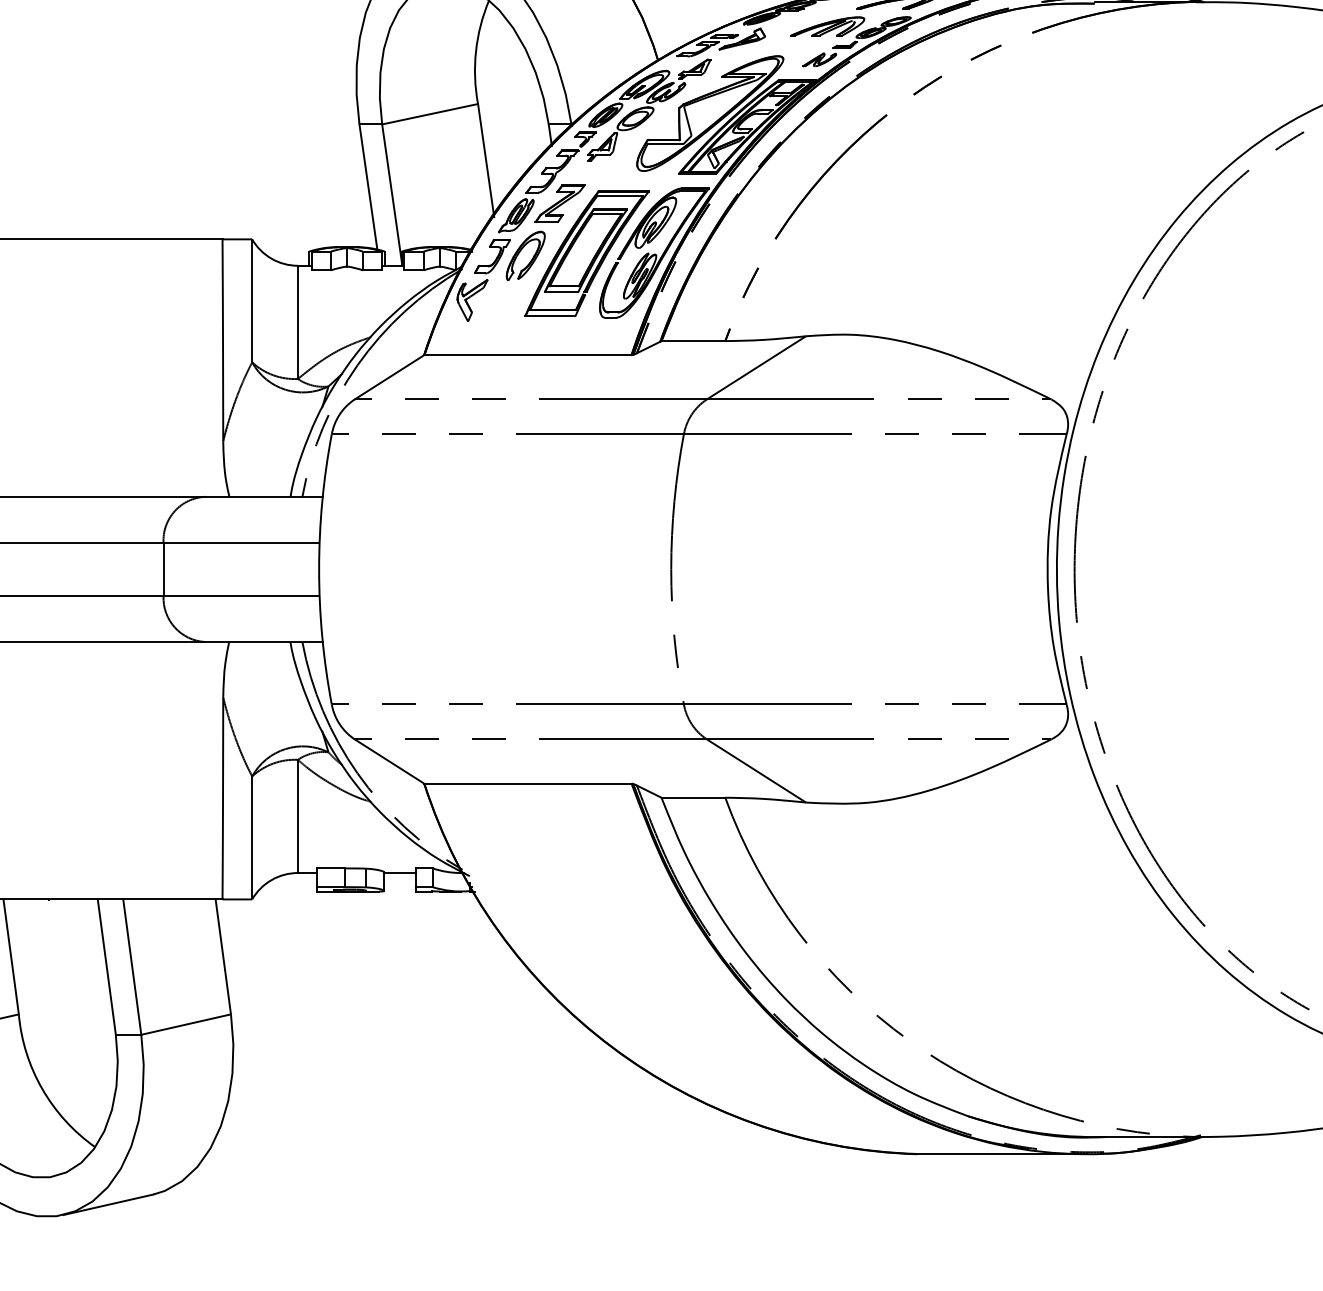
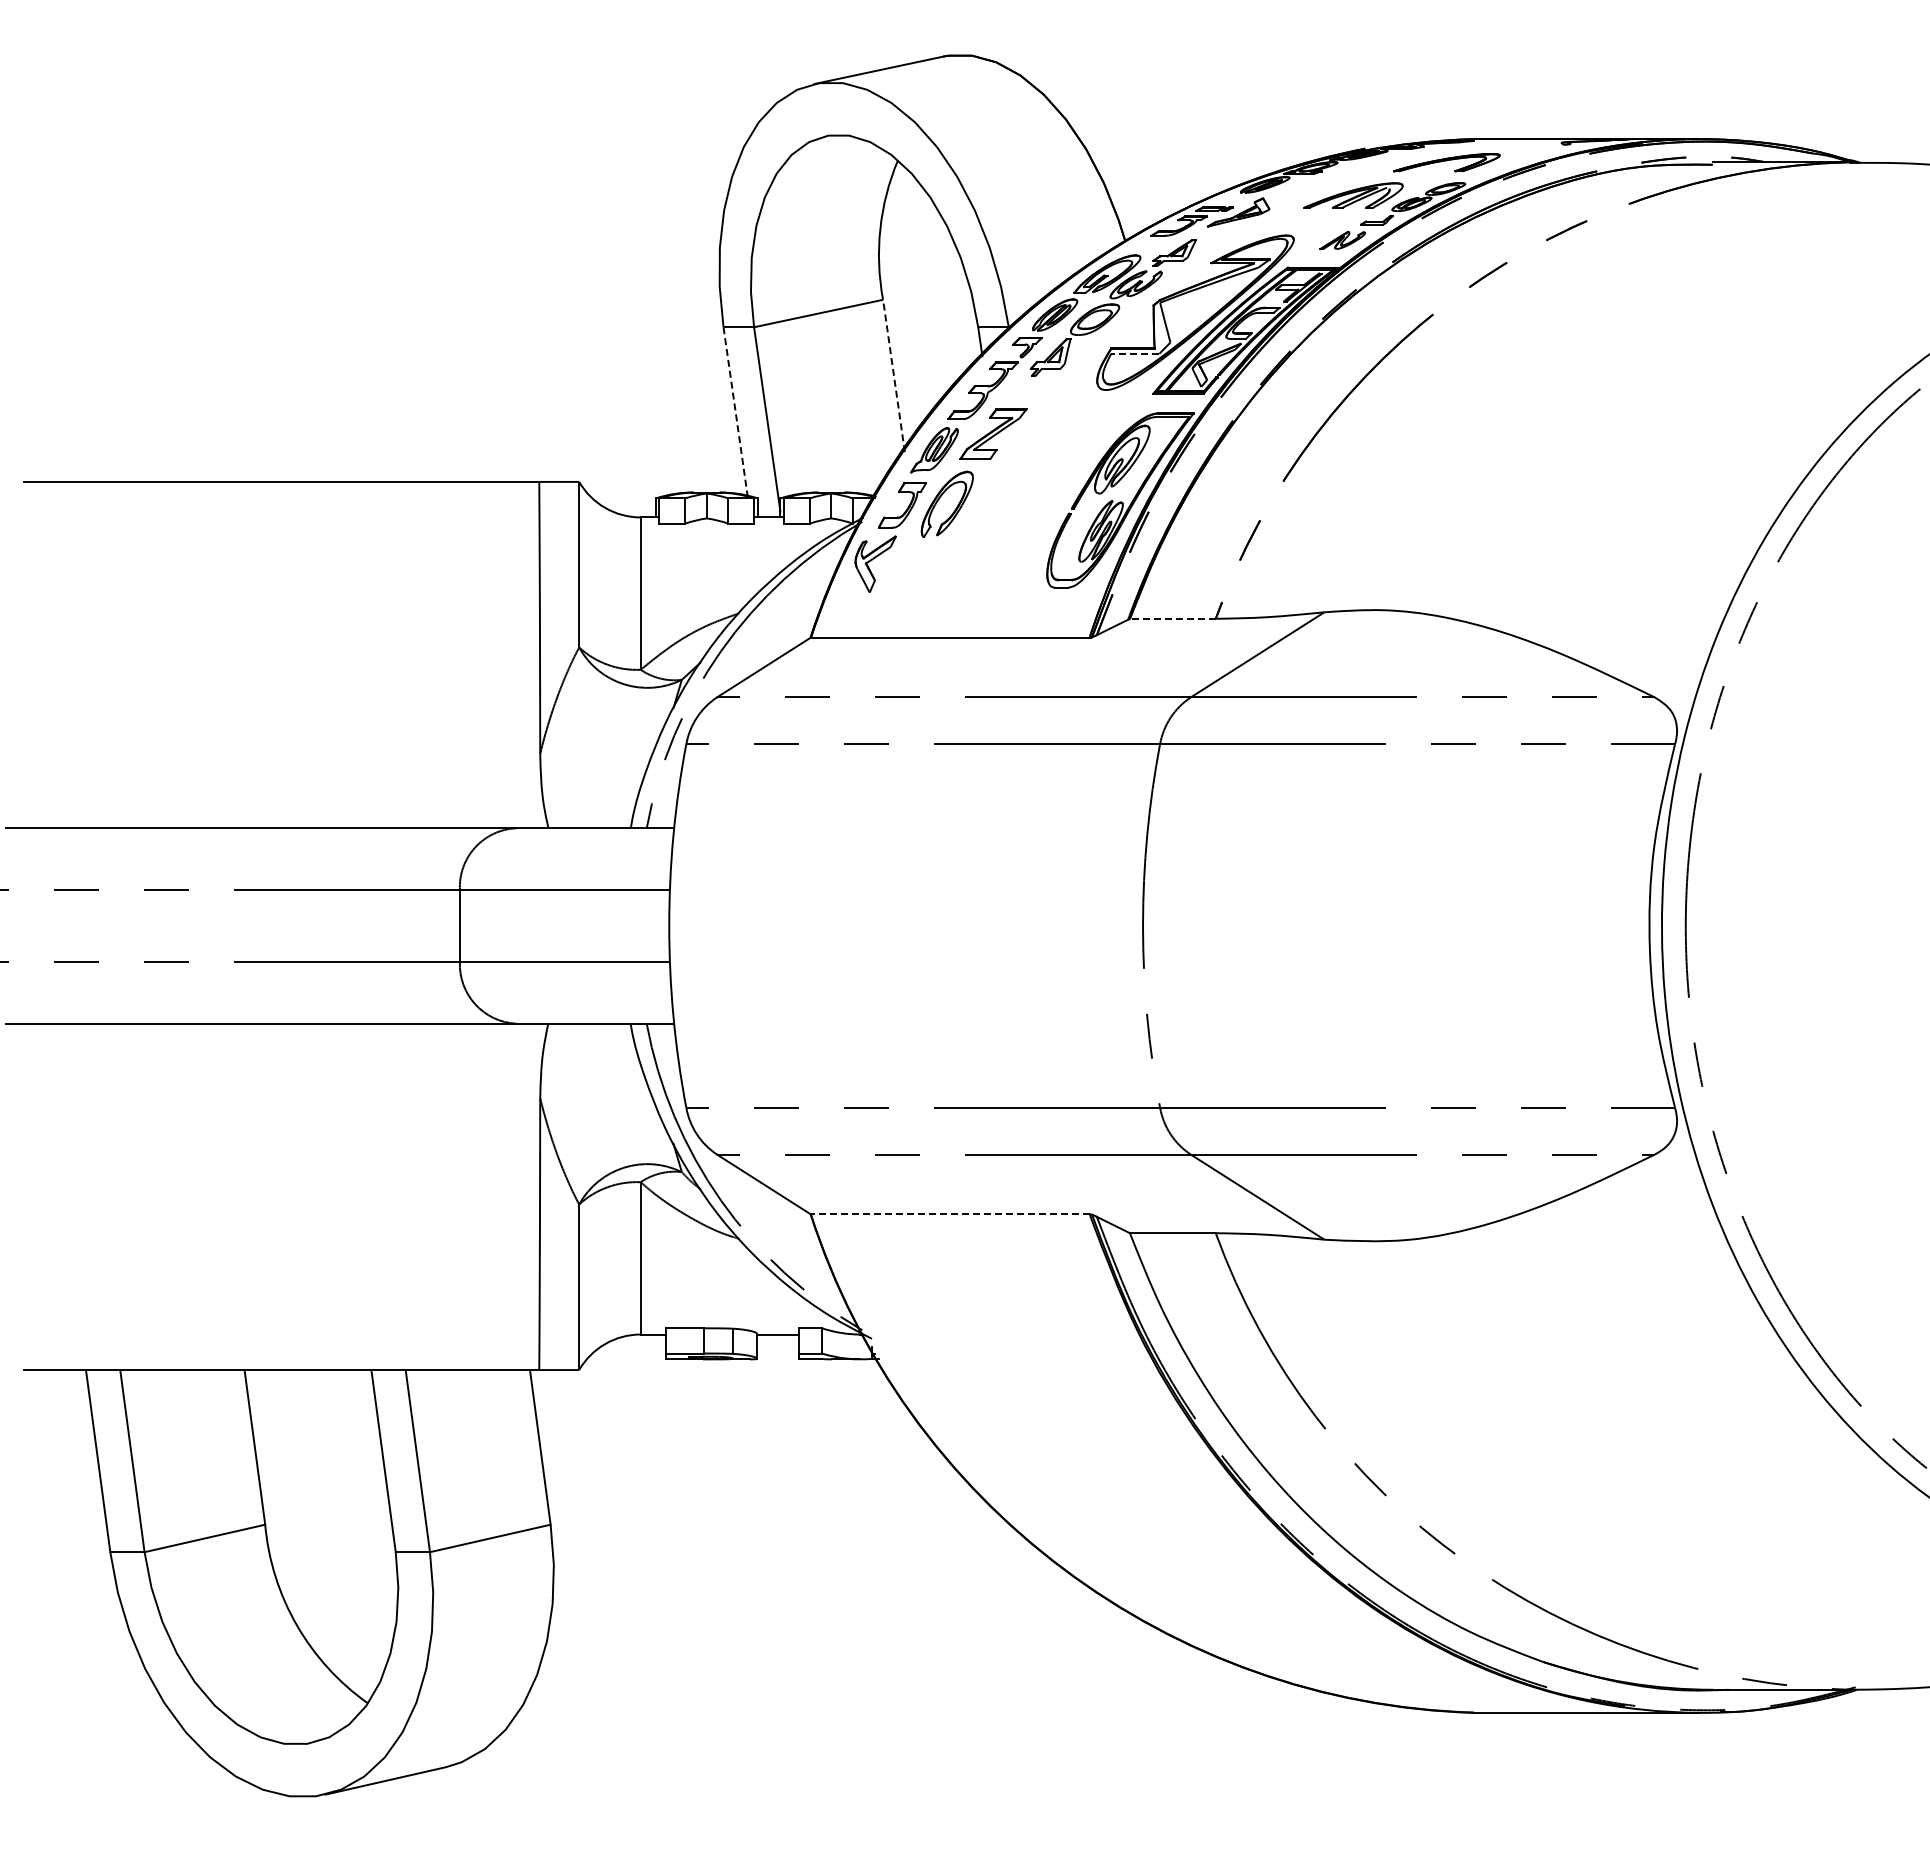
line: (664, 143) -> (1134, 353), solid -> dashed
line: (485, 160) -> (893, 375), solid -> dashed
line: (368, 187) -> (735, 411), solid -> dashed
part: (586, 253) -> (1029, 500), removed
line: (693, 340) -> (1172, 618), solid -> dashed
line: (528, 783) -> (950, 1214), solid -> dashed

